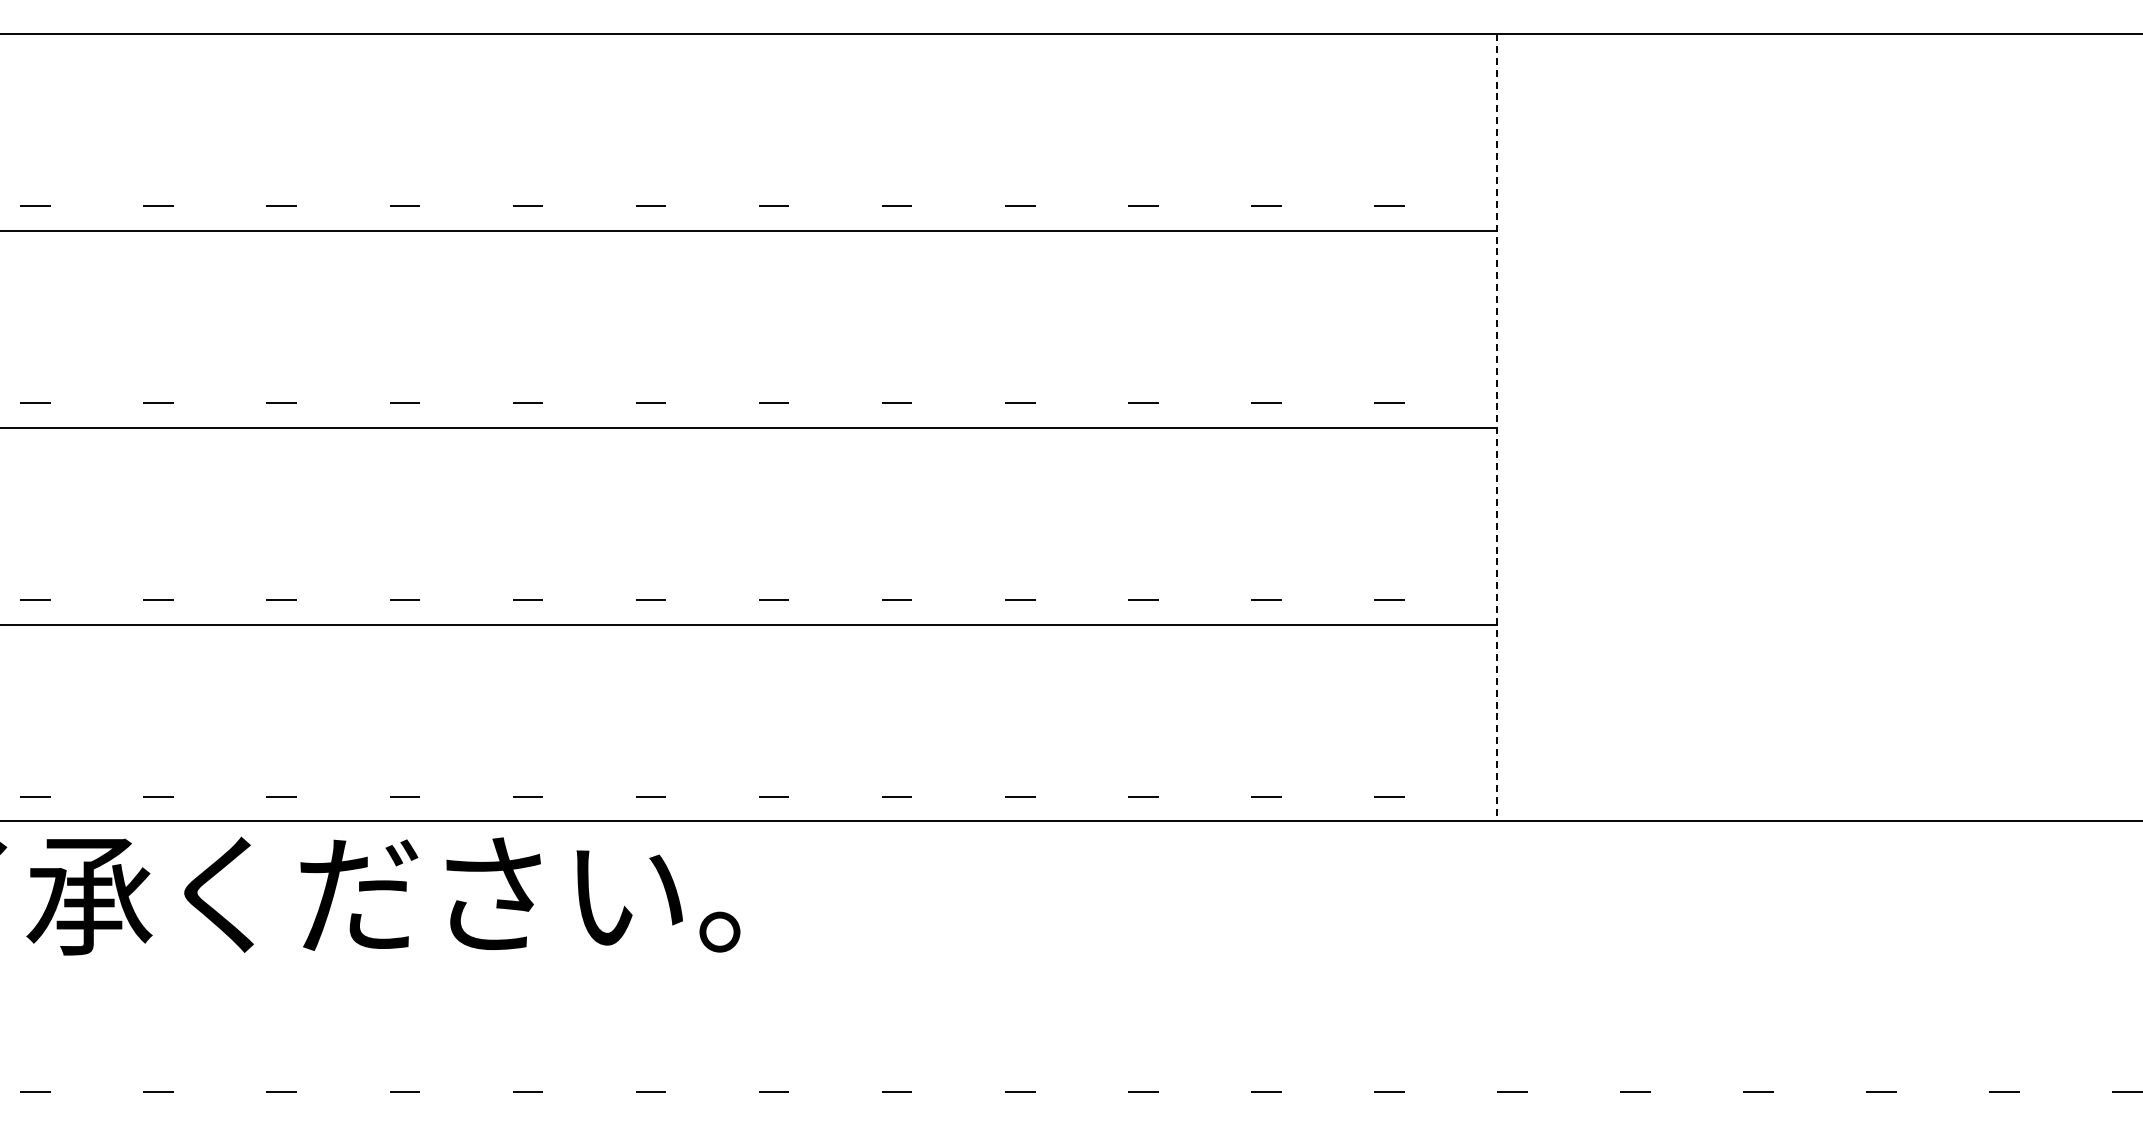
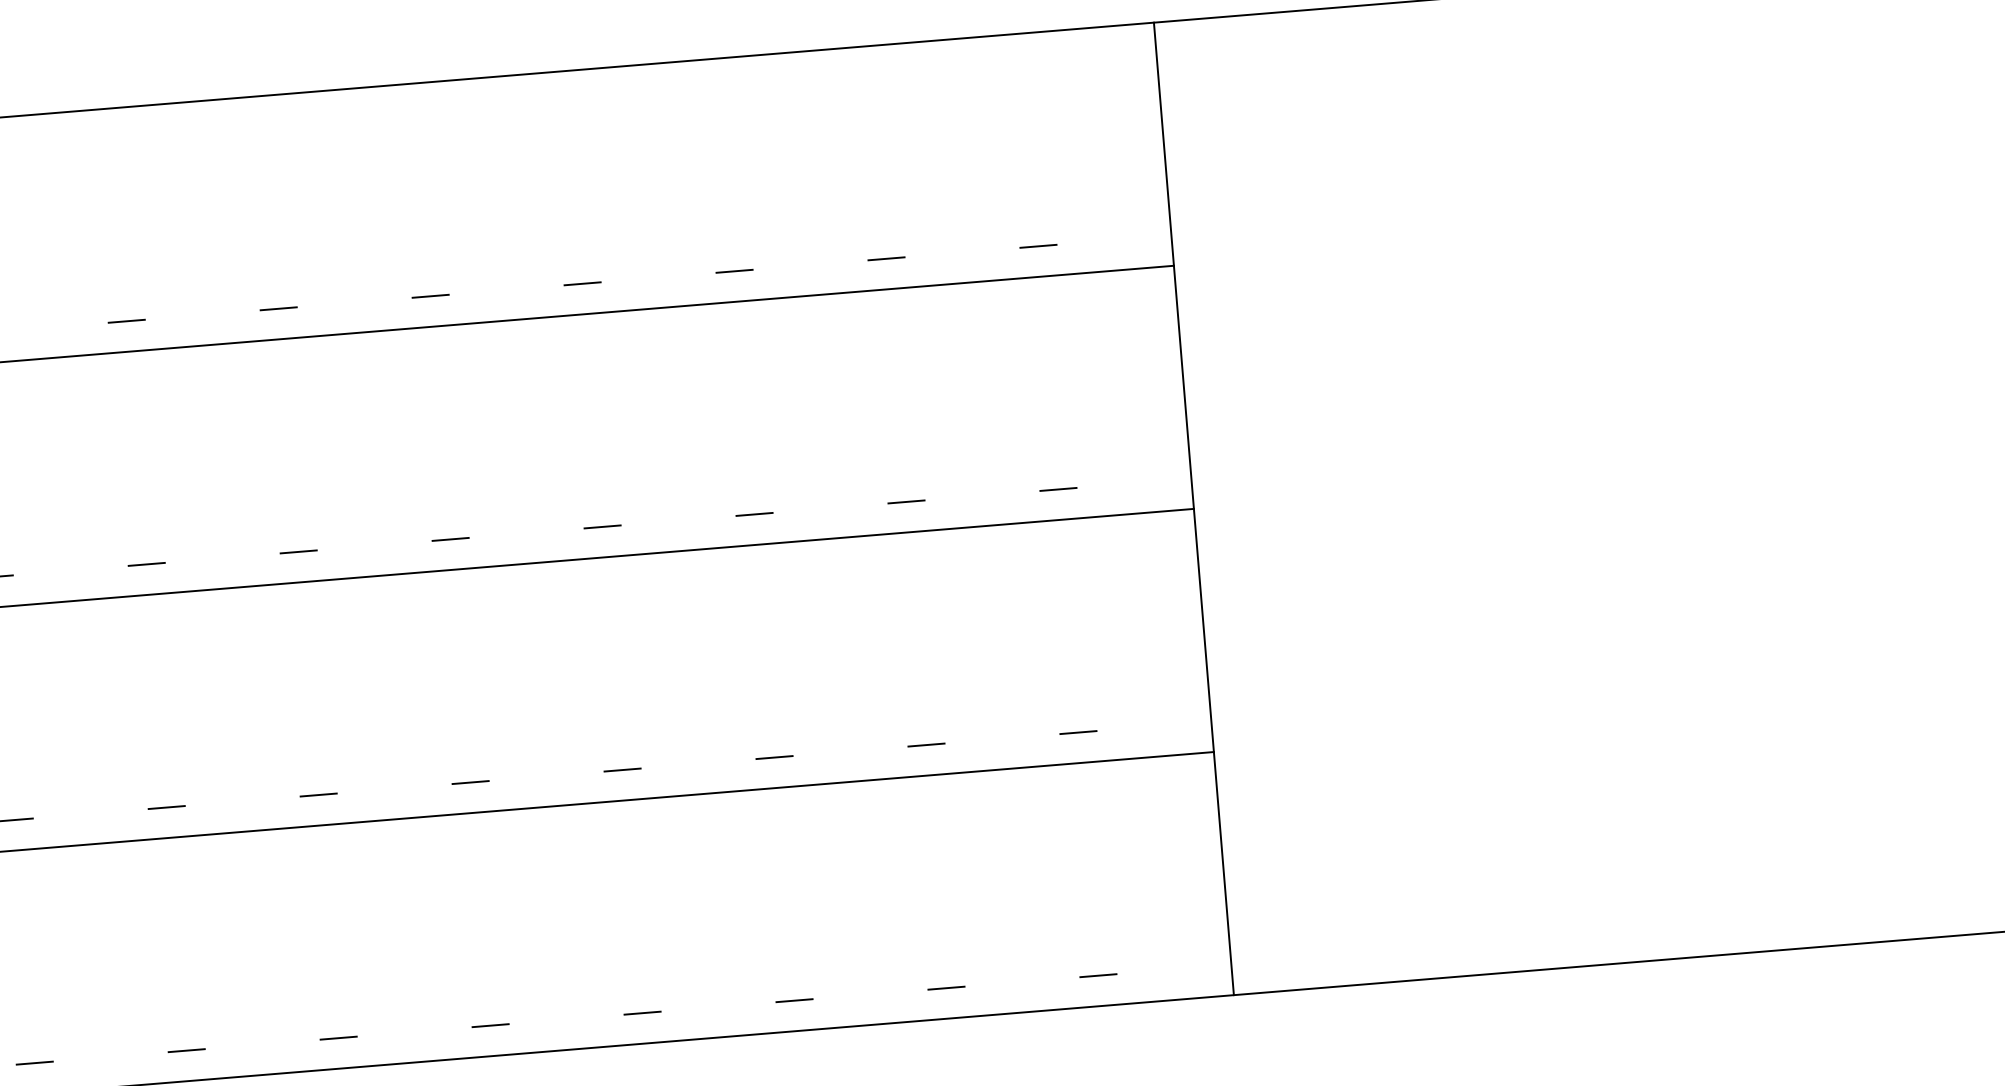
line: (1496, 427) -> (1193, 508), dashed -> solid

